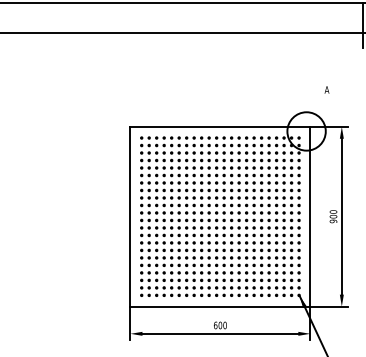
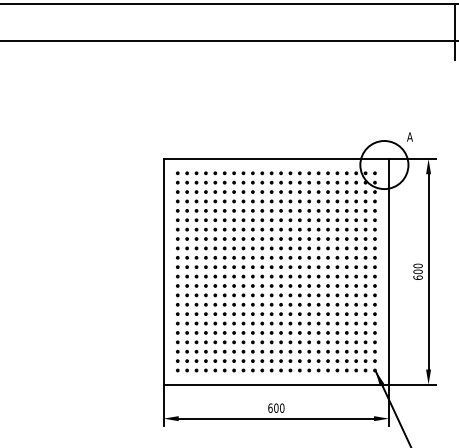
text: (326, 89) -> (409, 136), moved
text: (333, 221) -> (417, 277), 900 -> 600

